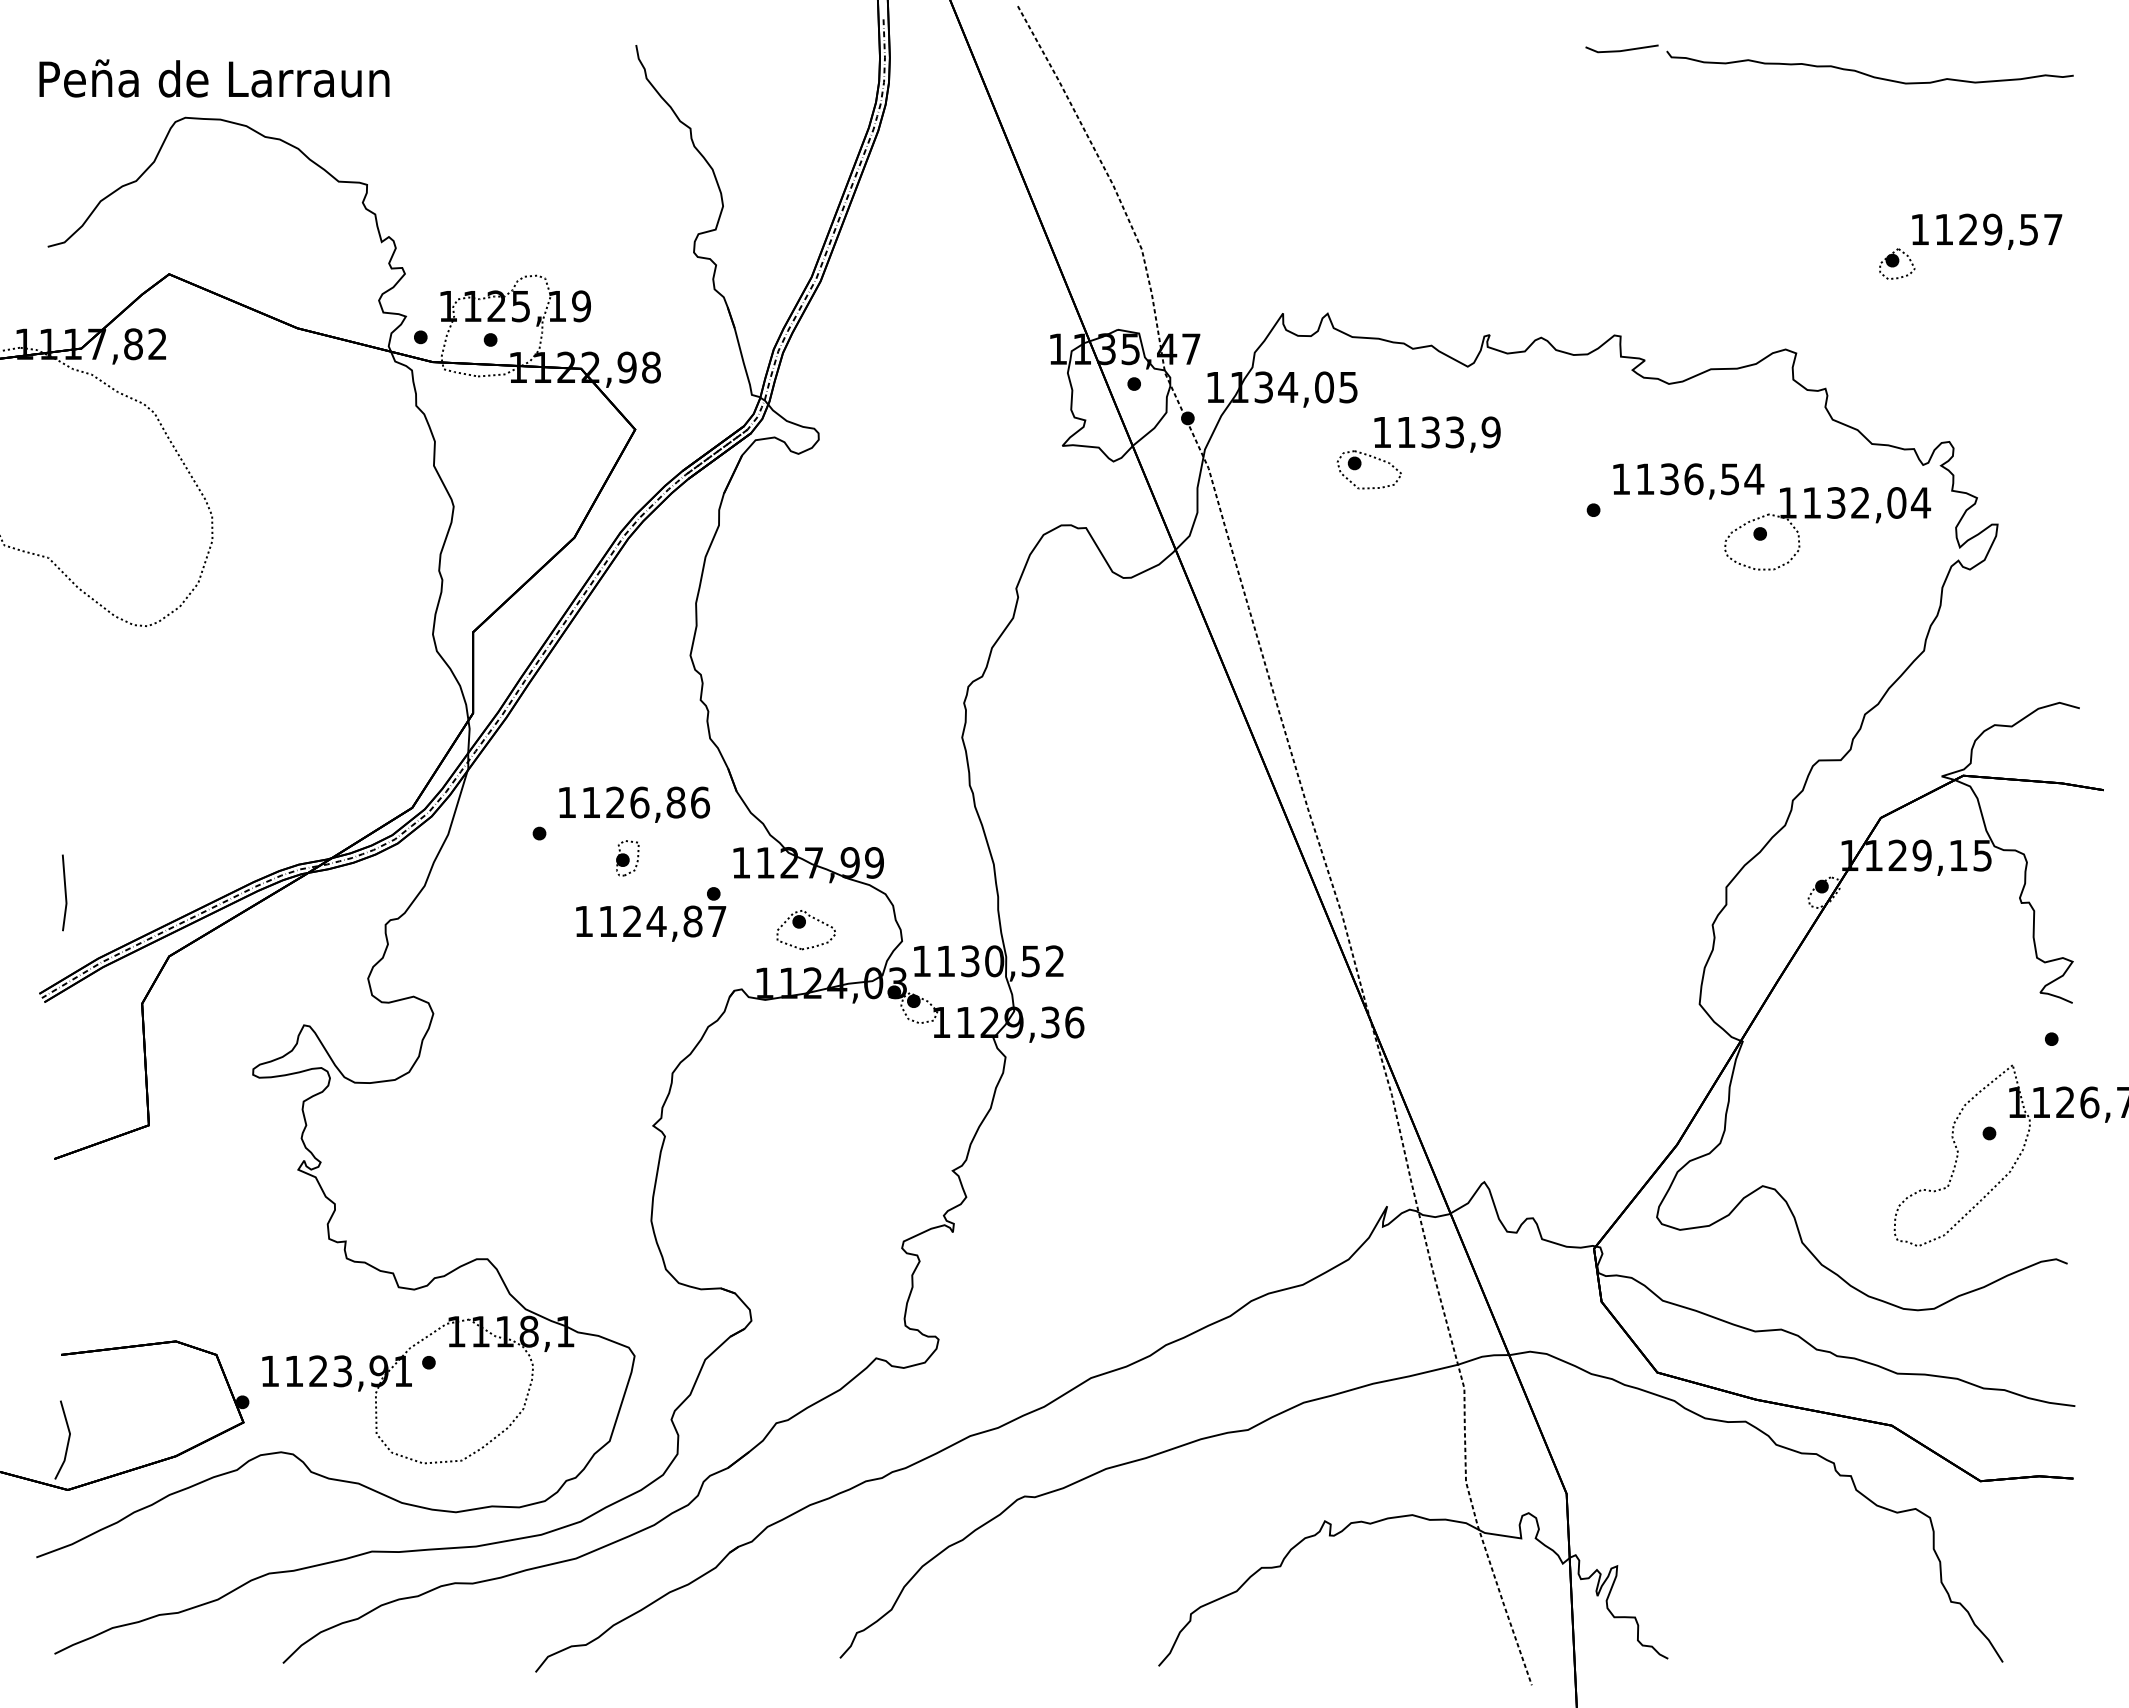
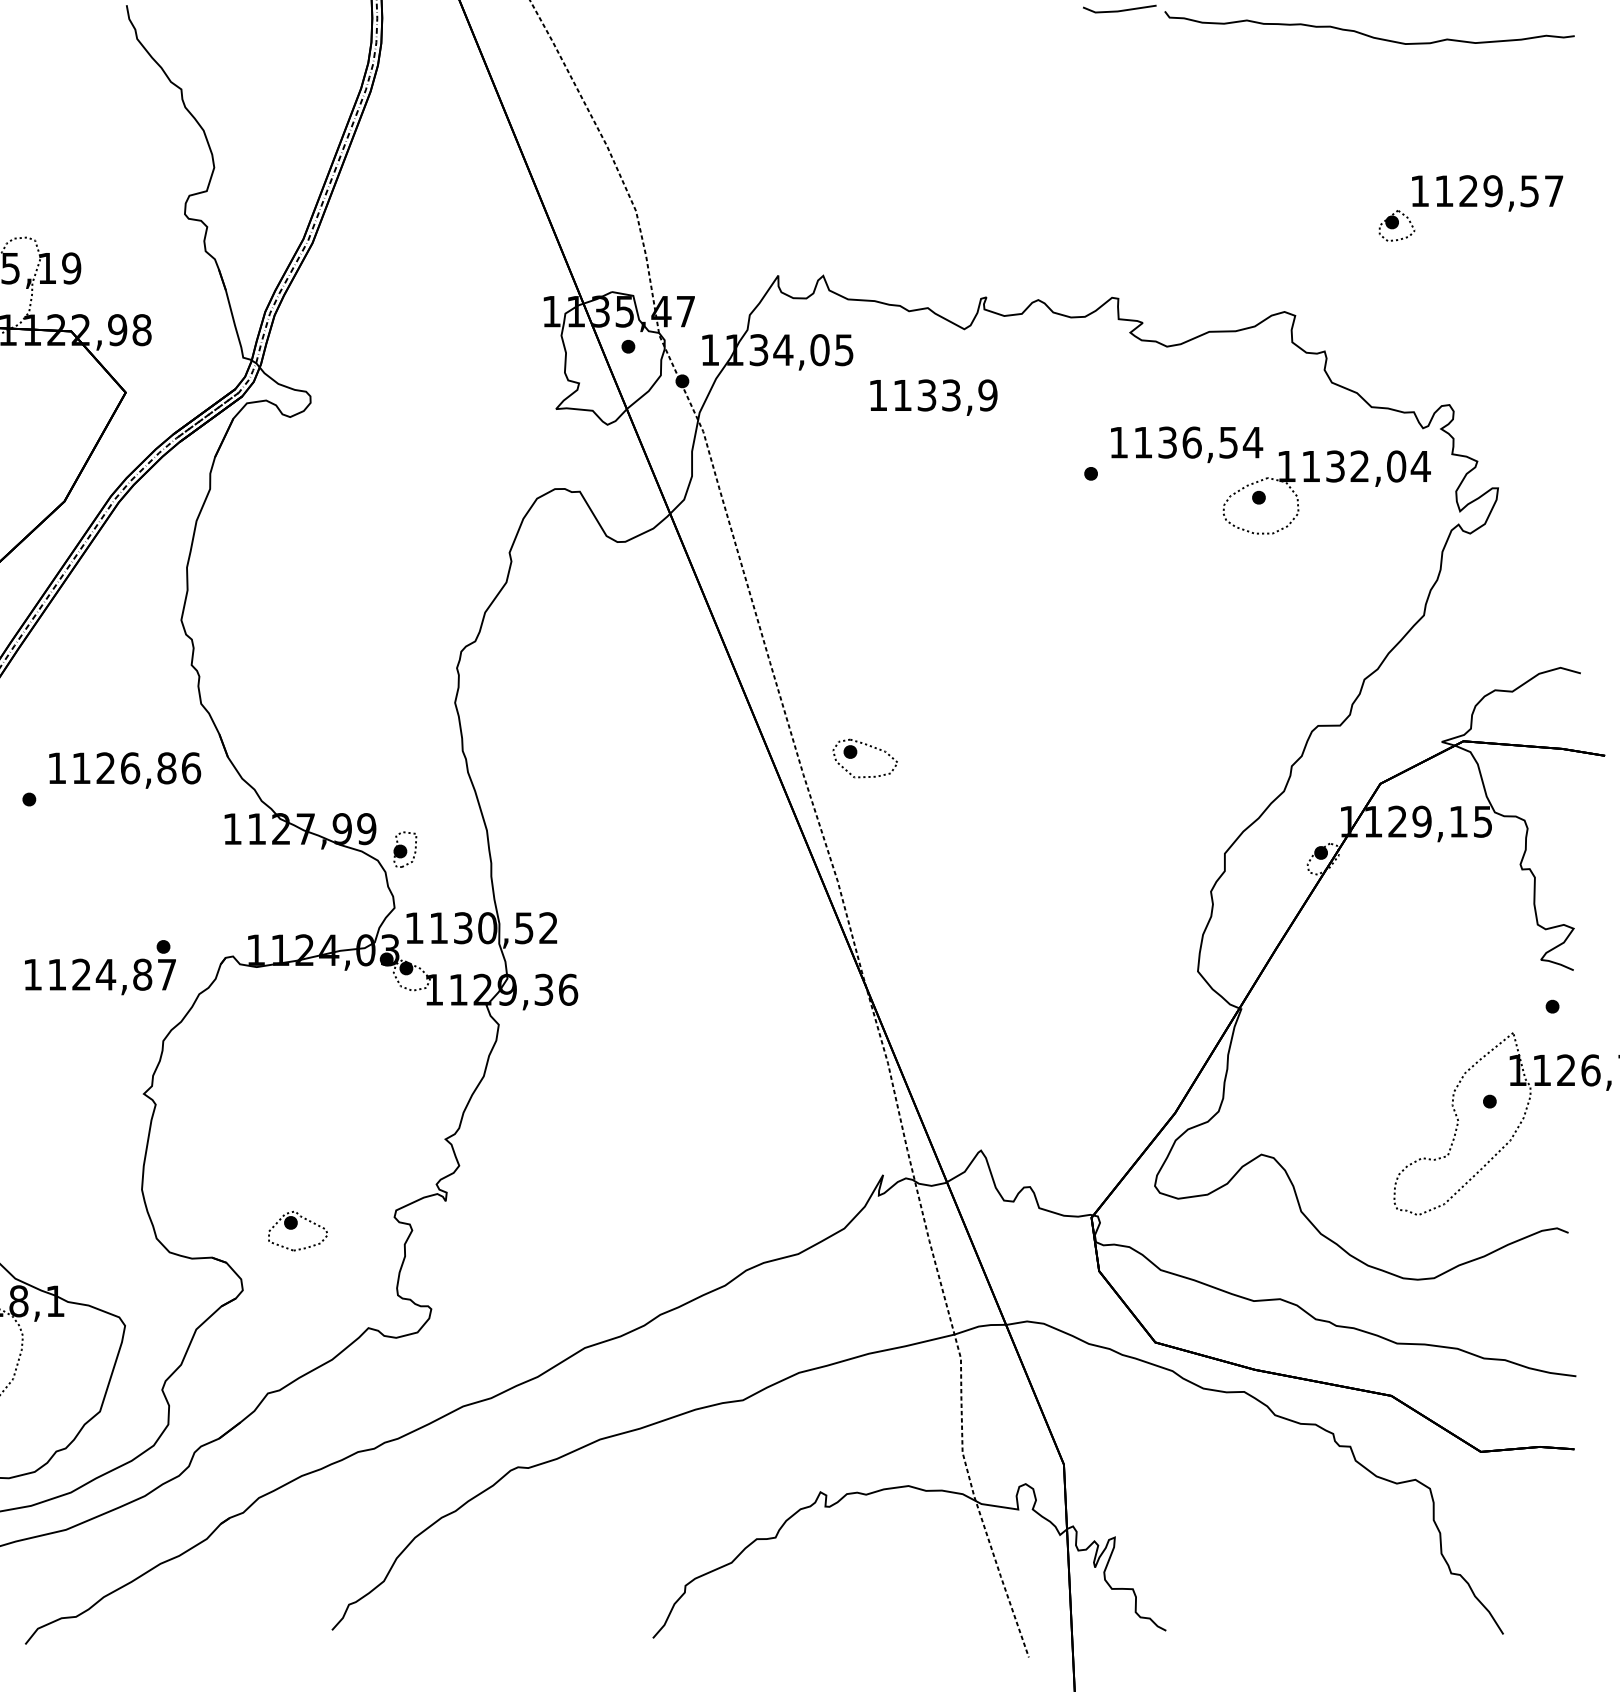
part: (1361, 465) -> (857, 754), moved
part: (627, 858) -> (405, 849), moved
text: (651, 914) -> (100, 967), moved
part: (805, 930) -> (297, 1231), moved

